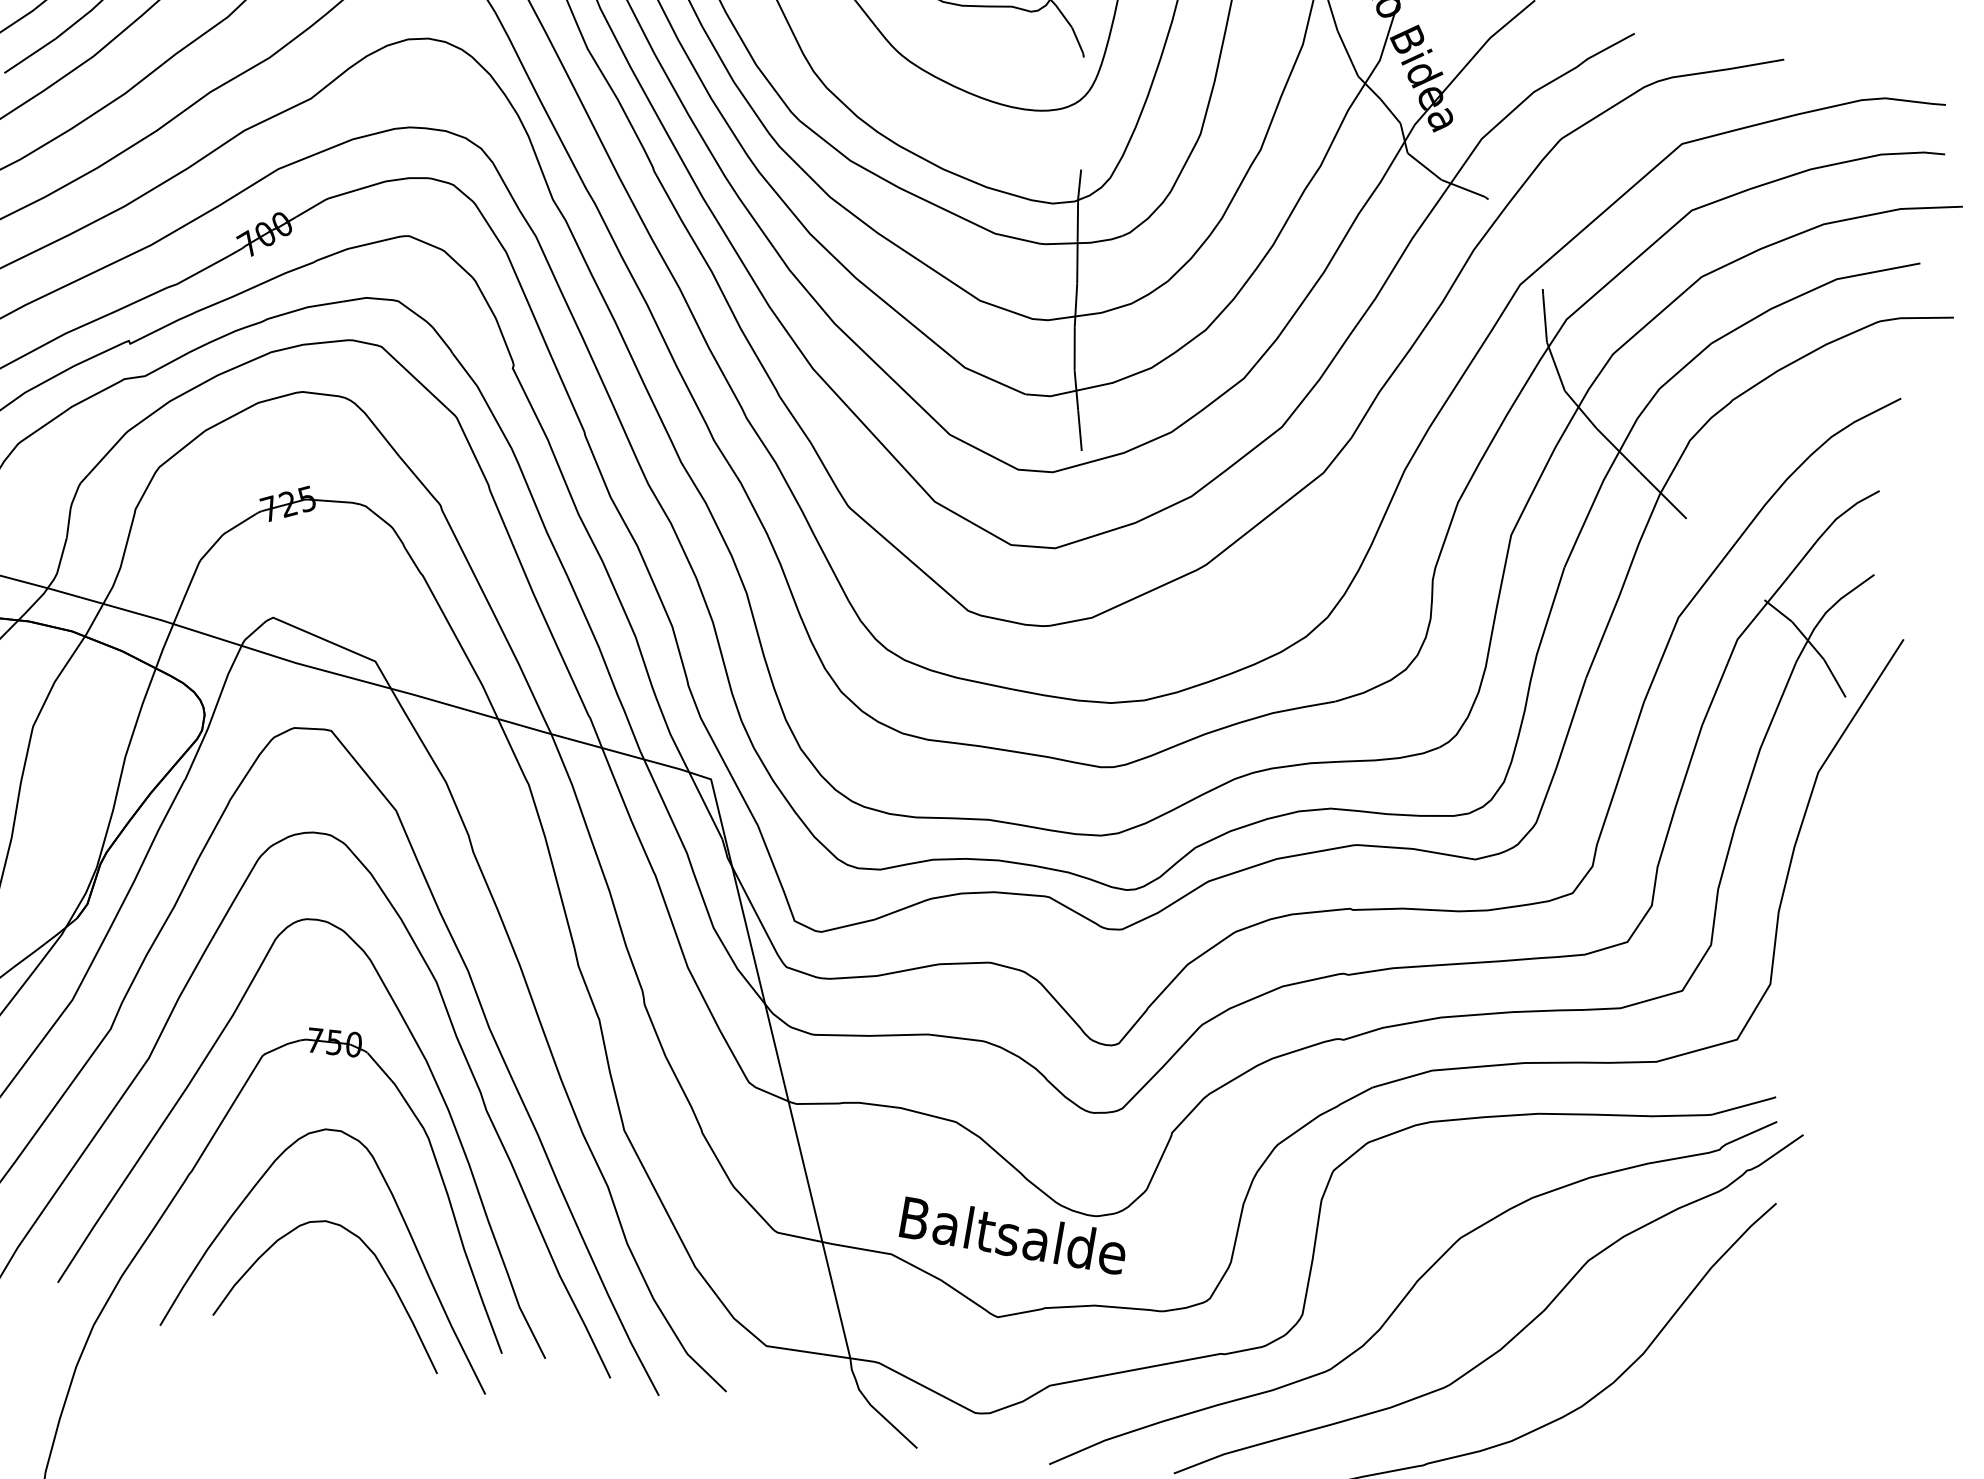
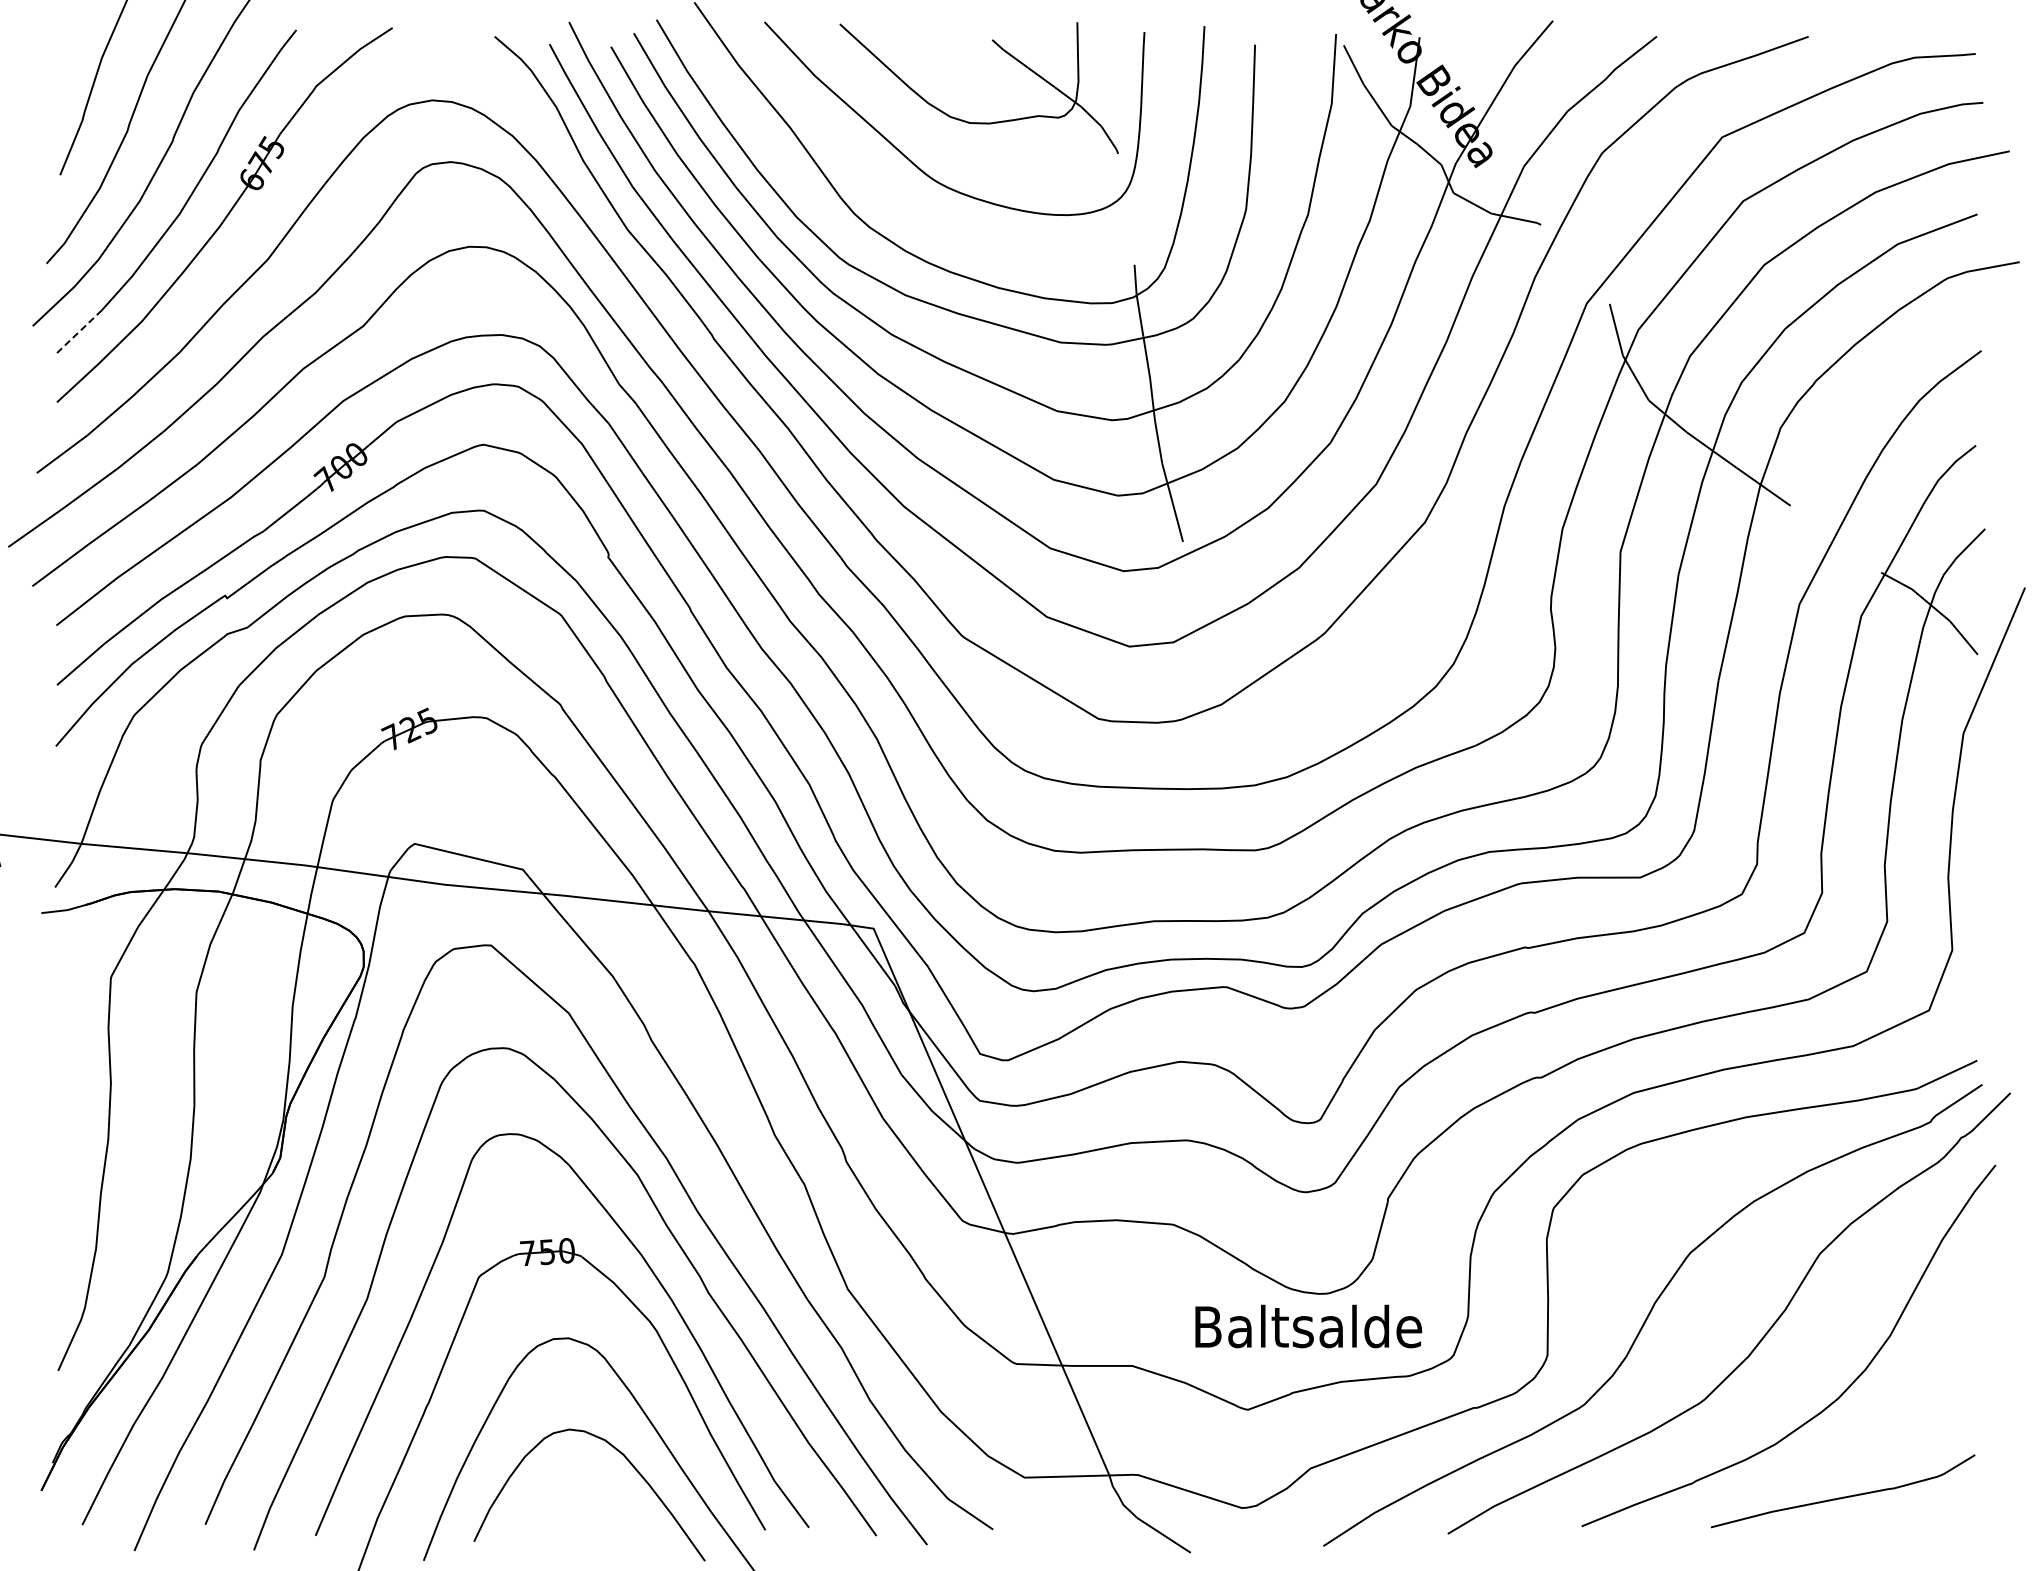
line: (30, 55) -> (79, 331), solid -> dashed
text: (1013, 1235) -> (1308, 1326), moved

